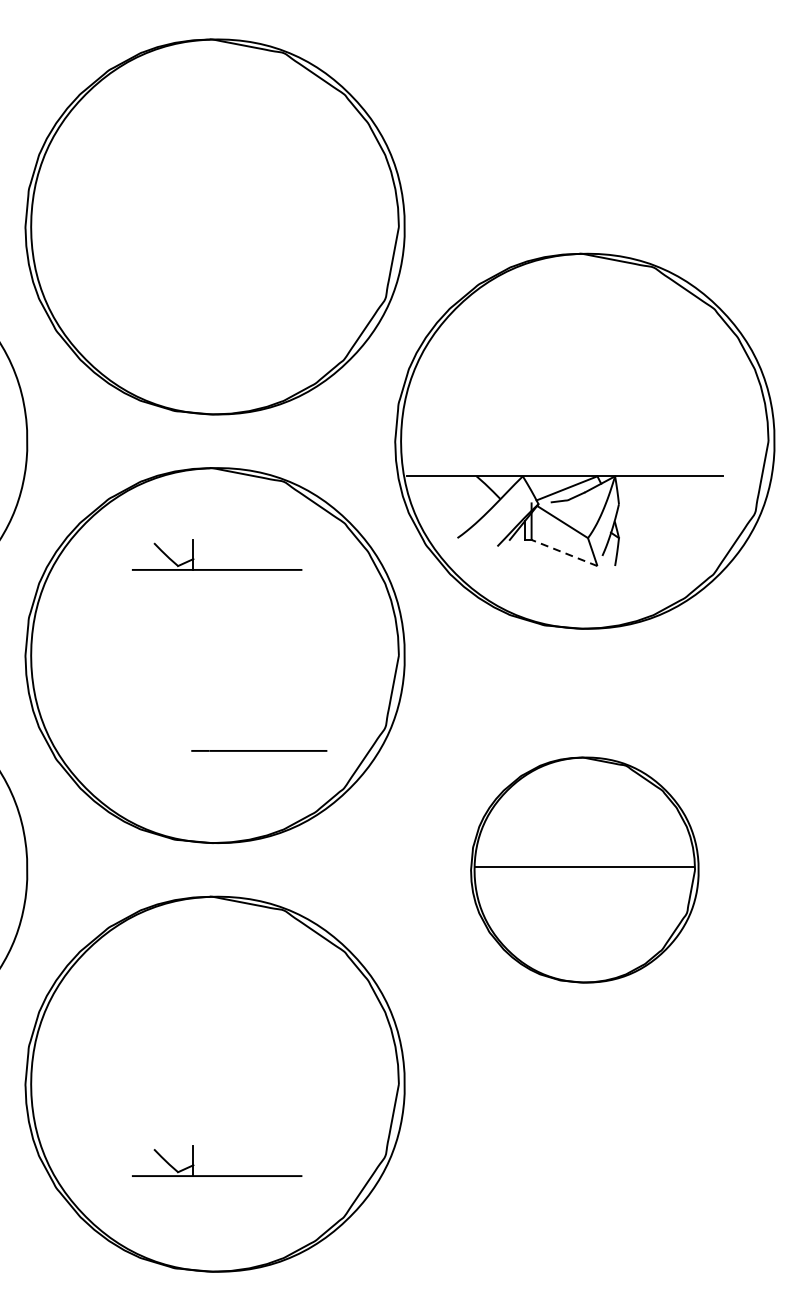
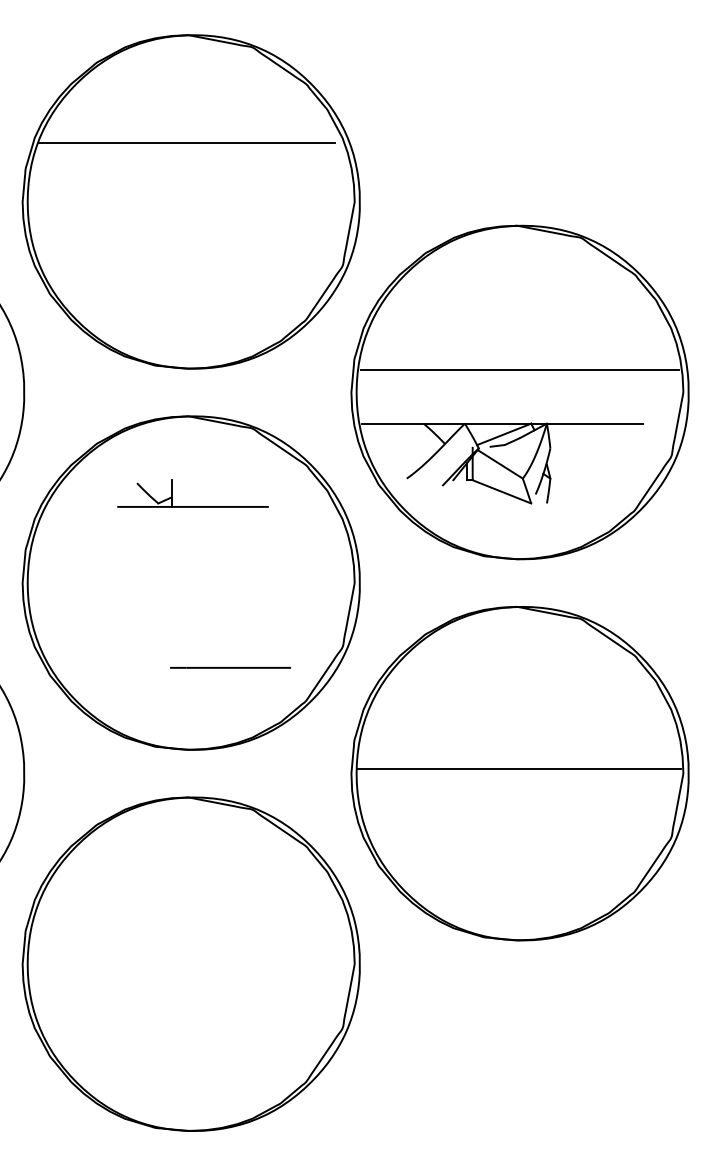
line: (209, 161) -> (186, 143), added
line: (584, 415) -> (519, 369), added
line: (564, 552) -> (501, 491), dashed -> solid
part: (584, 869) -> (519, 773), size x1.67
part: (216, 1175) -> (192, 1045), removed

